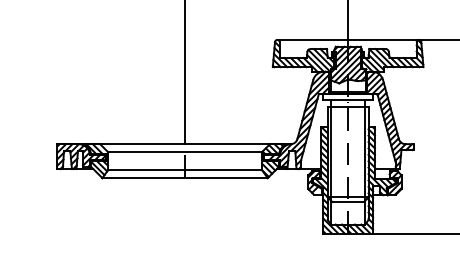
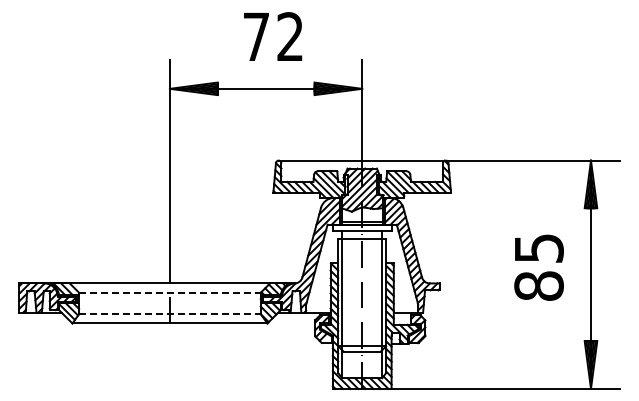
line: (184, 151) -> (169, 292), solid -> dashed
line: (184, 170) -> (169, 314), solid -> dashed

